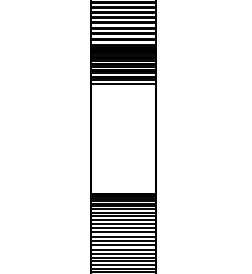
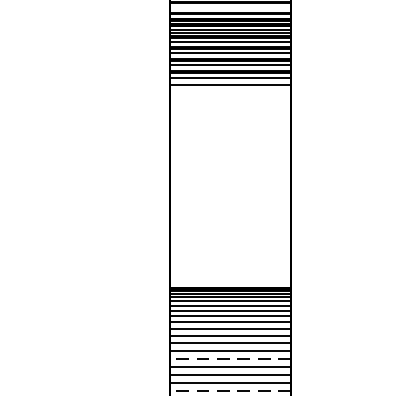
line: (123, 232) -> (230, 359), solid -> dashed
line: (123, 249) -> (230, 390), solid -> dashed

